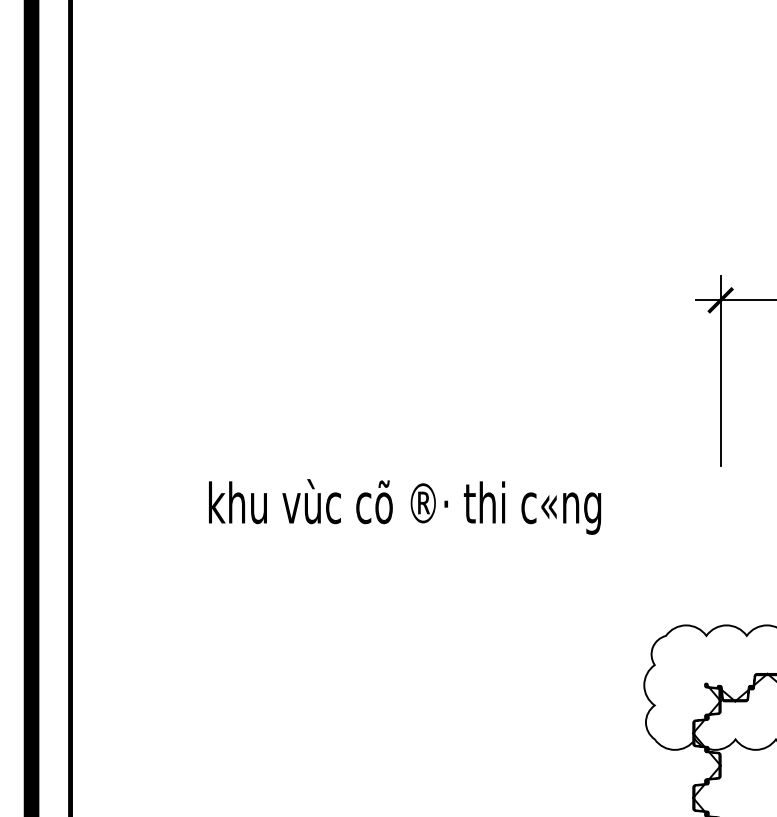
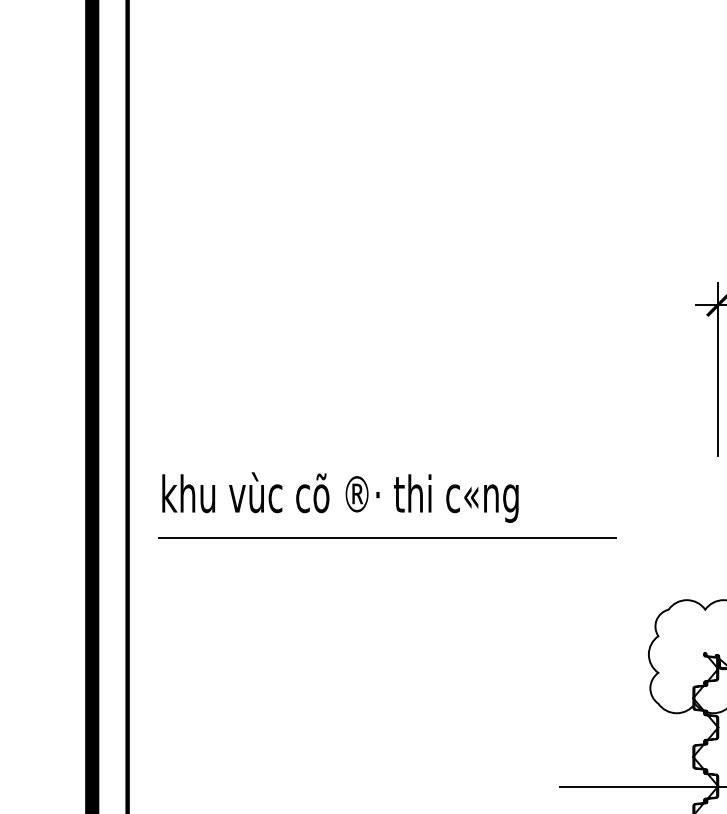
text: (405, 506) -> (340, 497), moved
line: (356, 557) -> (387, 538), added

